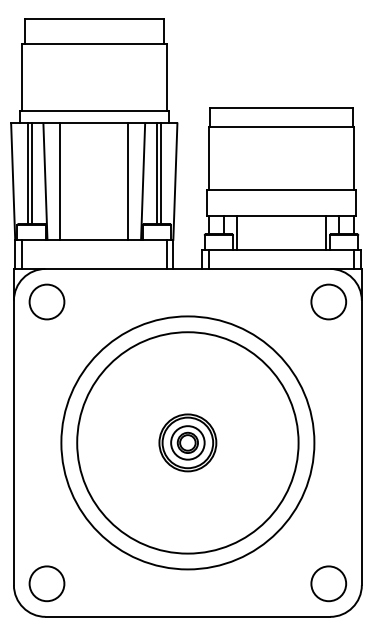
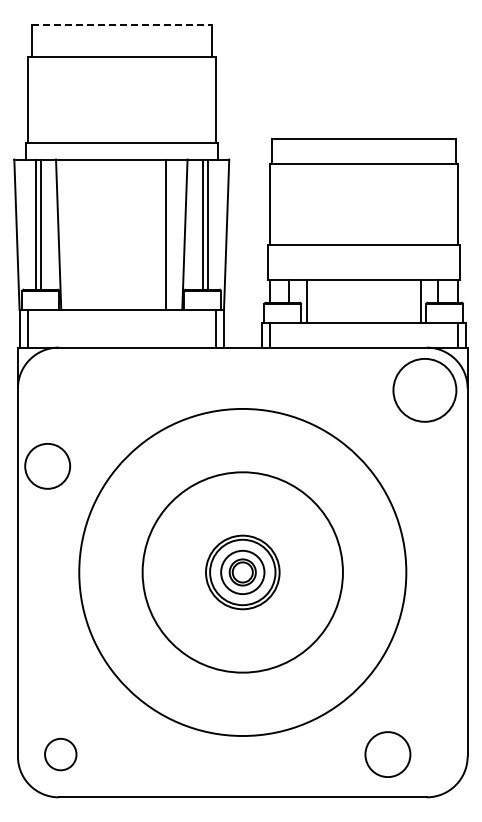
line: (94, 19) -> (121, 24), solid -> dashed
line: (60, 181) -> (77, 234), removed
circle: (328, 301) -> (424, 389), size x1.4
circle: (46, 302) -> (47, 466), moved
circle: (187, 442) -> (242, 572), size x0.7
circle: (46, 583) -> (60, 754), size x0.7
circle: (328, 583) -> (387, 754), moved

